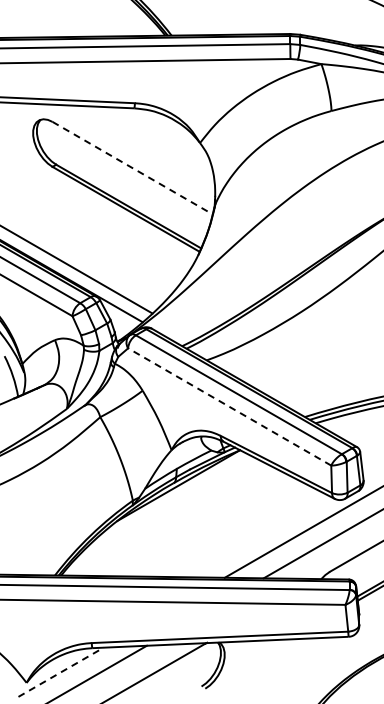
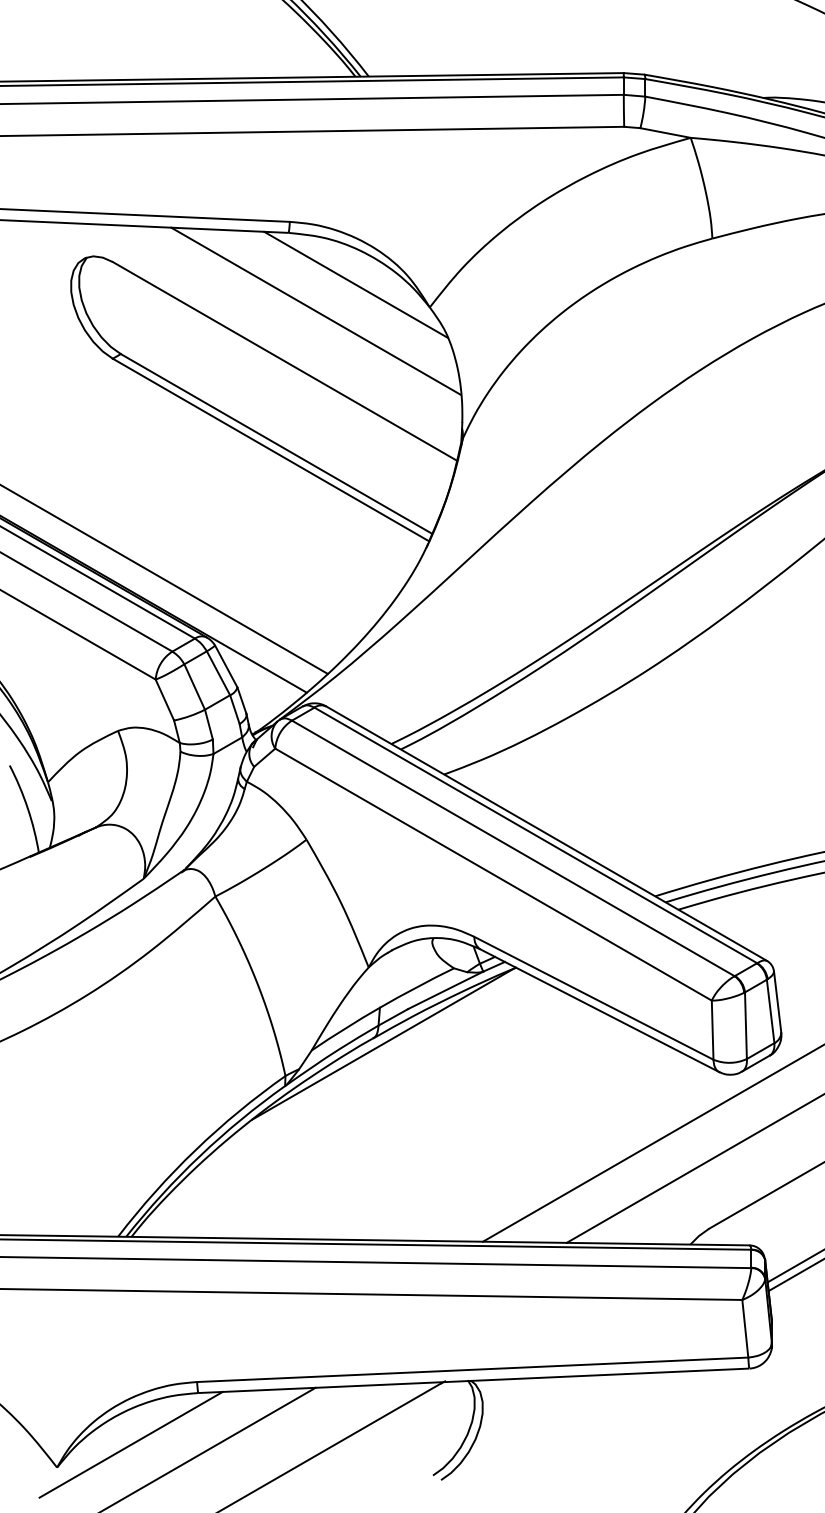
line: (165, 132) -> (355, 284), added
line: (146, 144) -> (314, 310), added
line: (132, 168) -> (284, 362), dashed -> solid
line: (229, 406) -> (493, 873), dashed -> solid
line: (61, 672) -> (132, 1445), dashed -> solid

